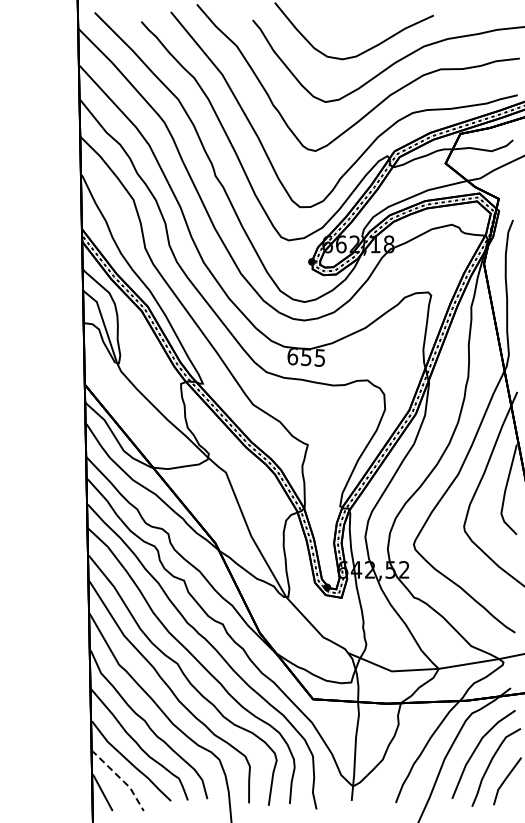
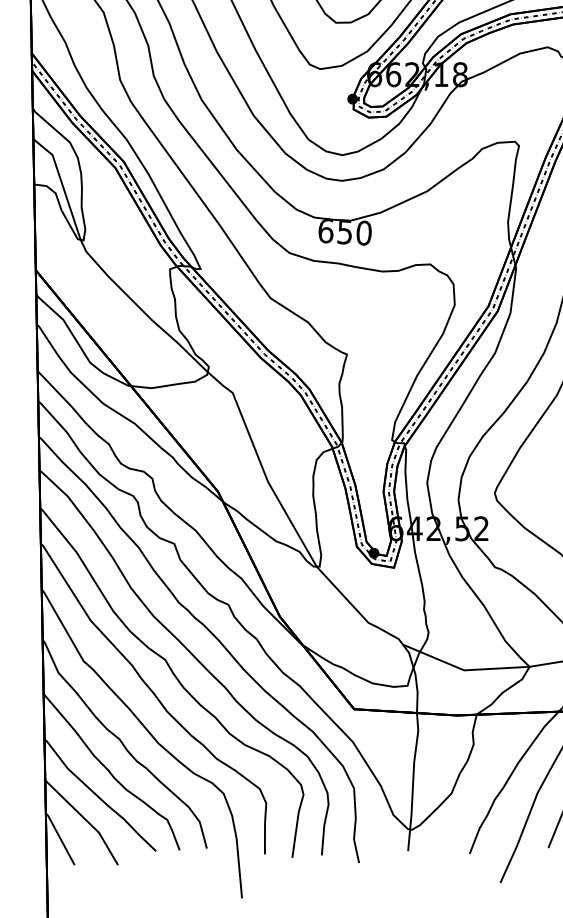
text: (319, 357) -> (363, 232), 655 -> 650
line: (120, 778) -> (85, 819), dashed -> solid

